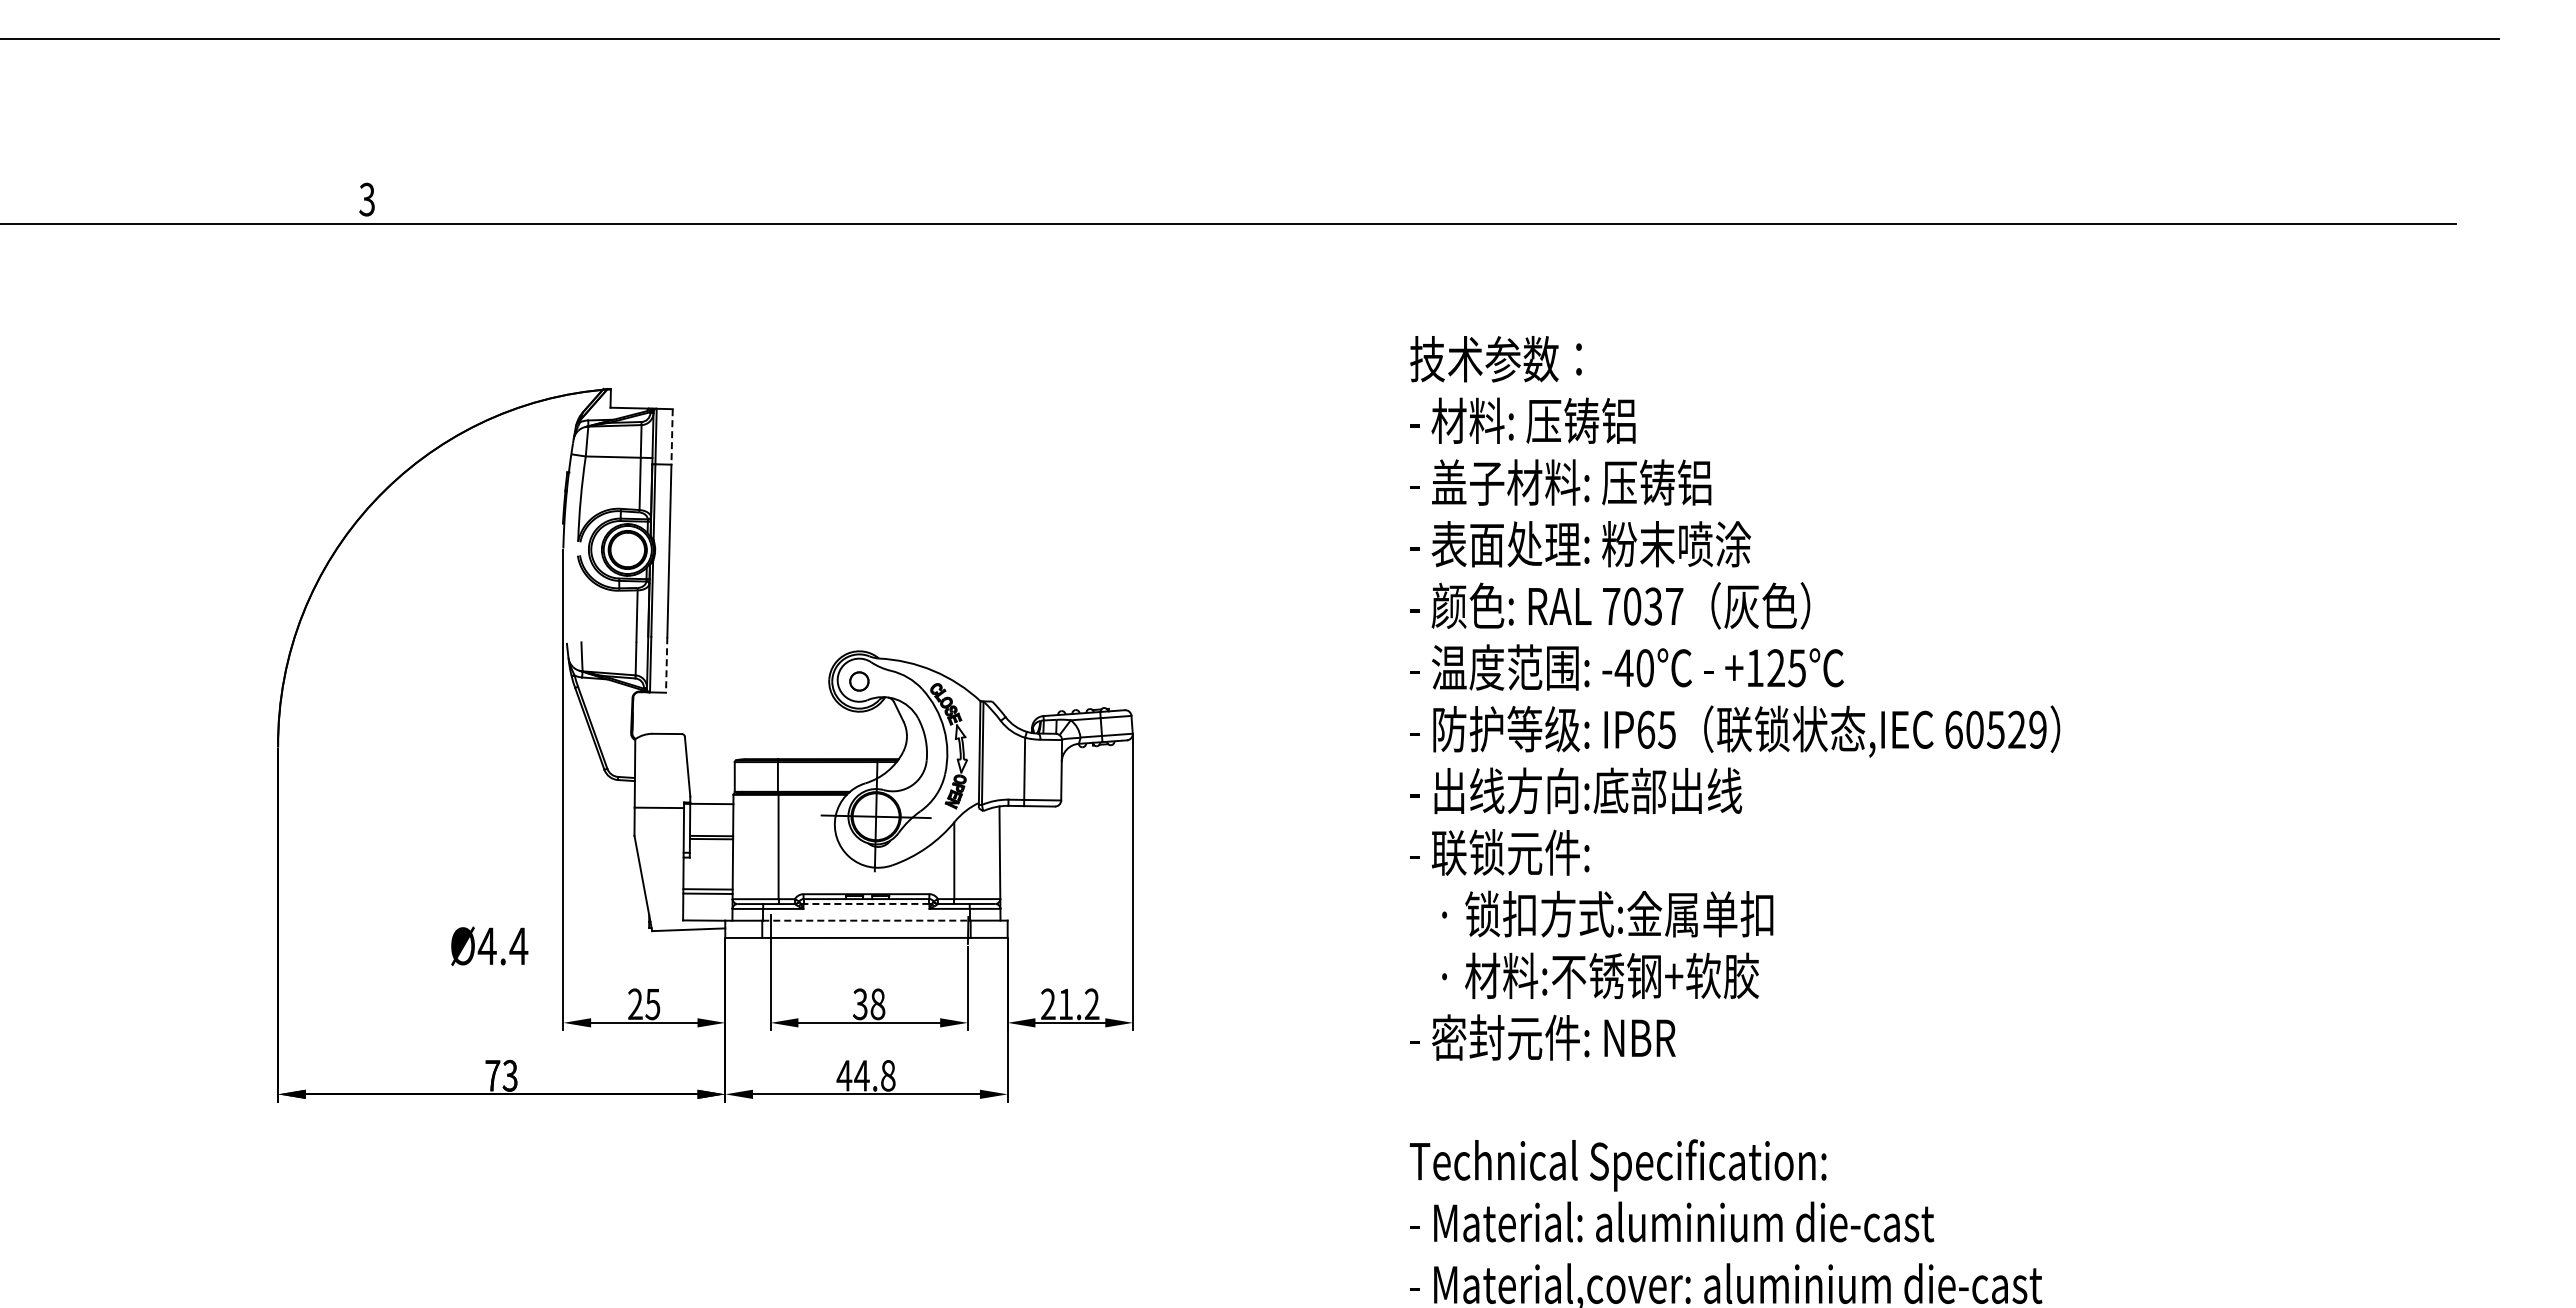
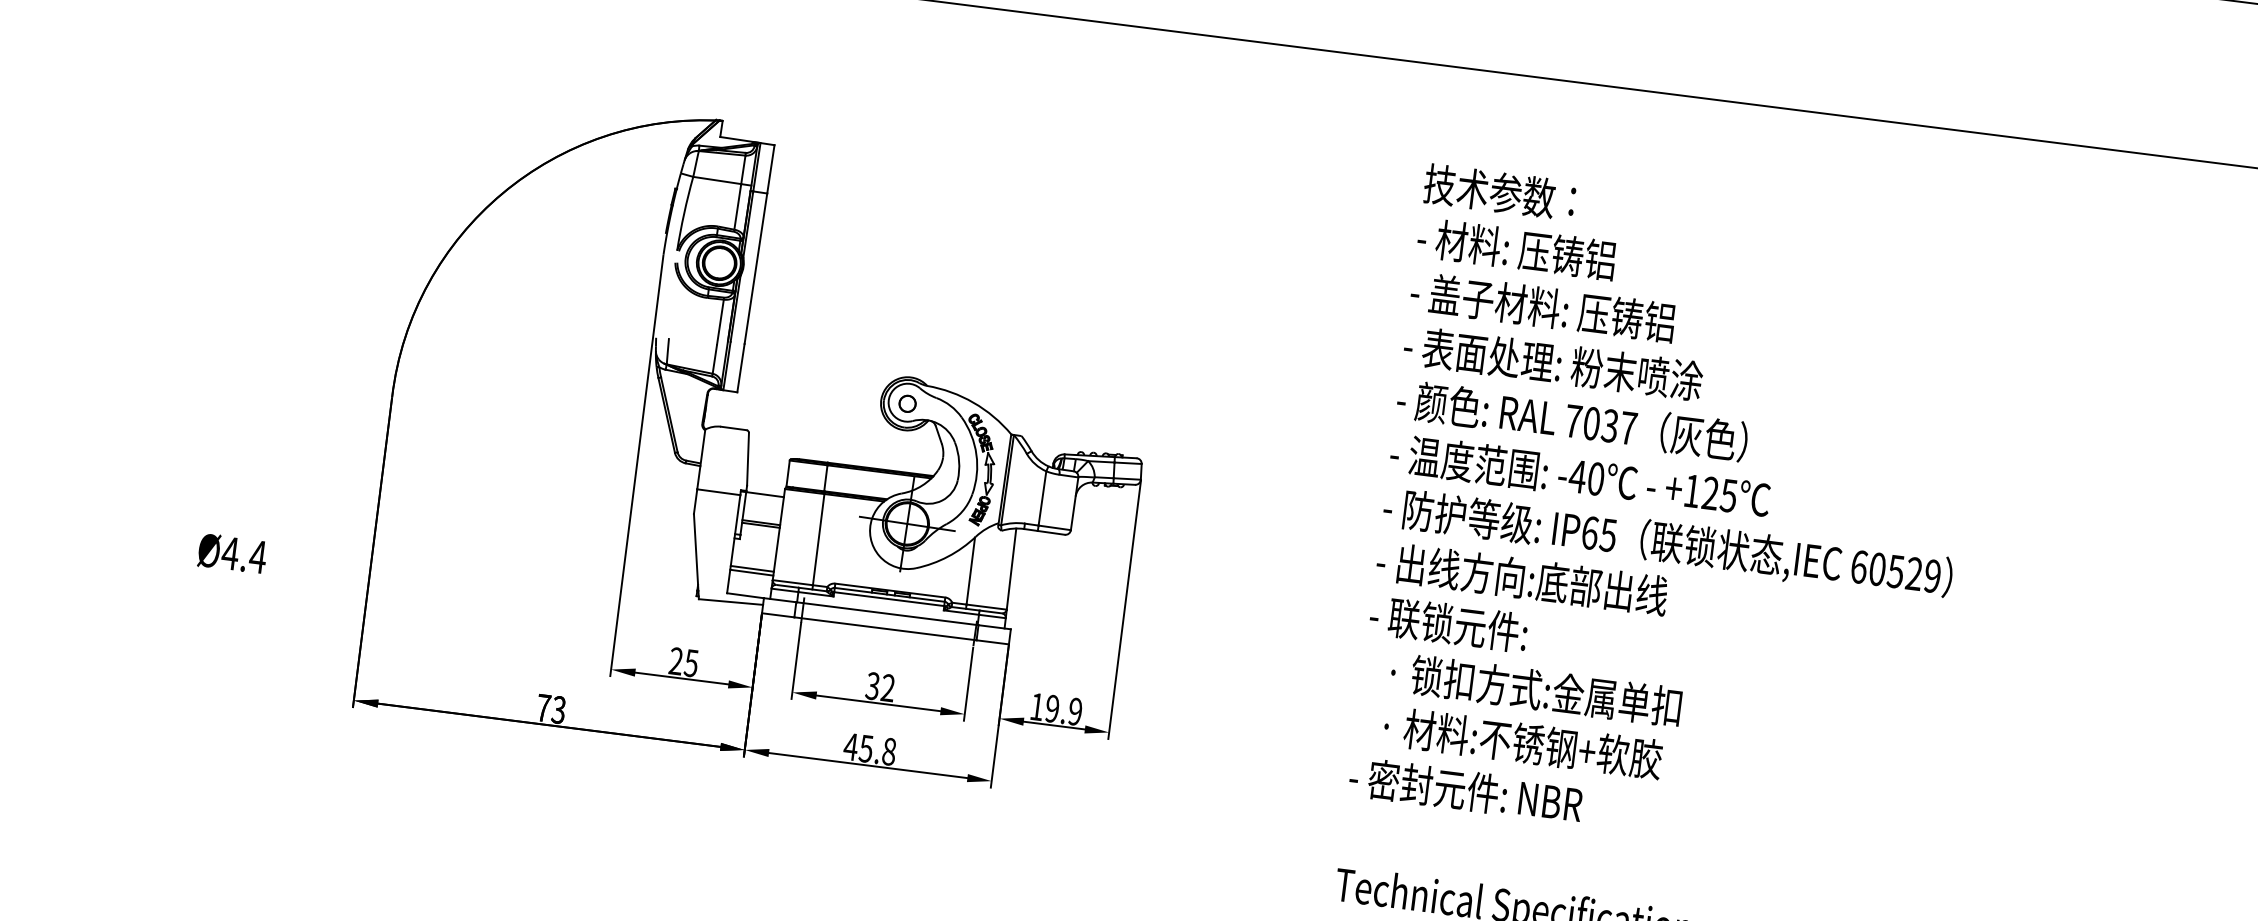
line: (672, 436) -> (771, 169), dashed -> solid
line: (666, 665) -> (740, 368), dashed -> solid
line: (866, 903) -> (889, 598), dashed -> solid
line: (866, 920) -> (887, 613), dashed -> solid
text: (489, 946) -> (232, 553), moved
text: (877, 1004) -> (887, 688), 38 -> 32
text: (1070, 1004) -> (1056, 709), 21.2 -> 19.9
text: (861, 1075) -> (865, 748), 44.8 -> 45.8

